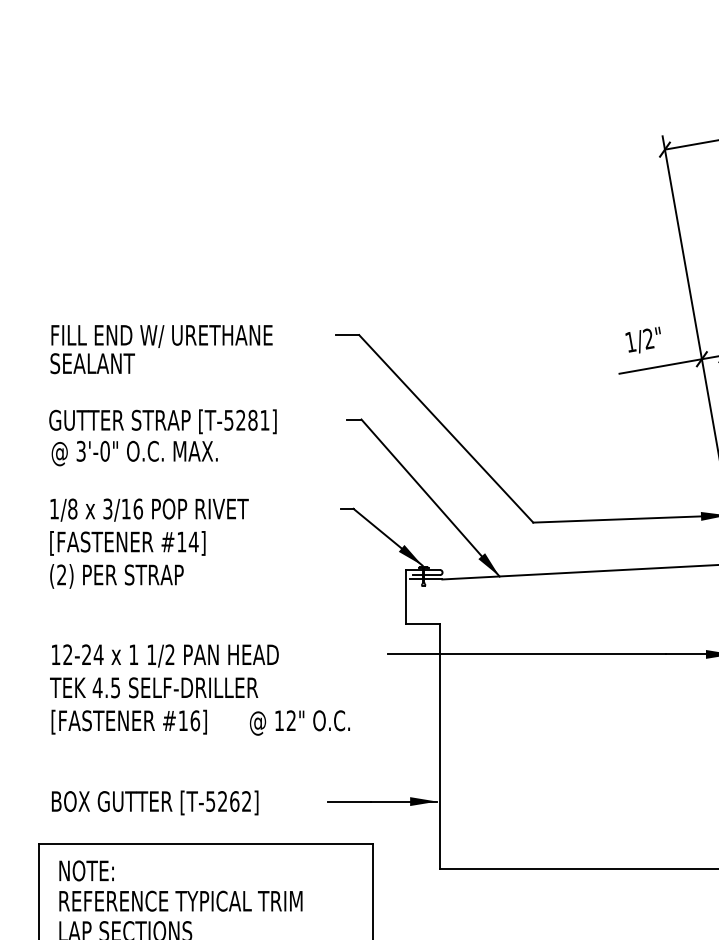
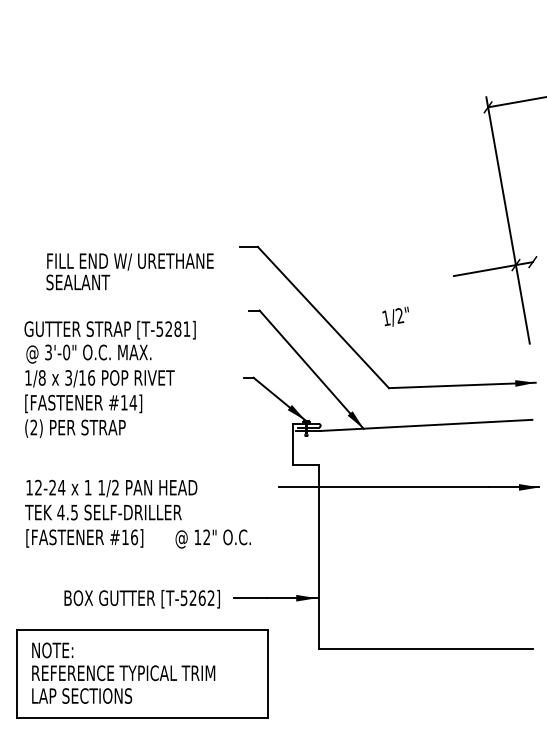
text: (642, 339) -> (395, 316), moved
text: (160, 349) -> (129, 271), moved
text: (162, 436) -> (109, 341), moved
text: (154, 801) -> (141, 598), moved

